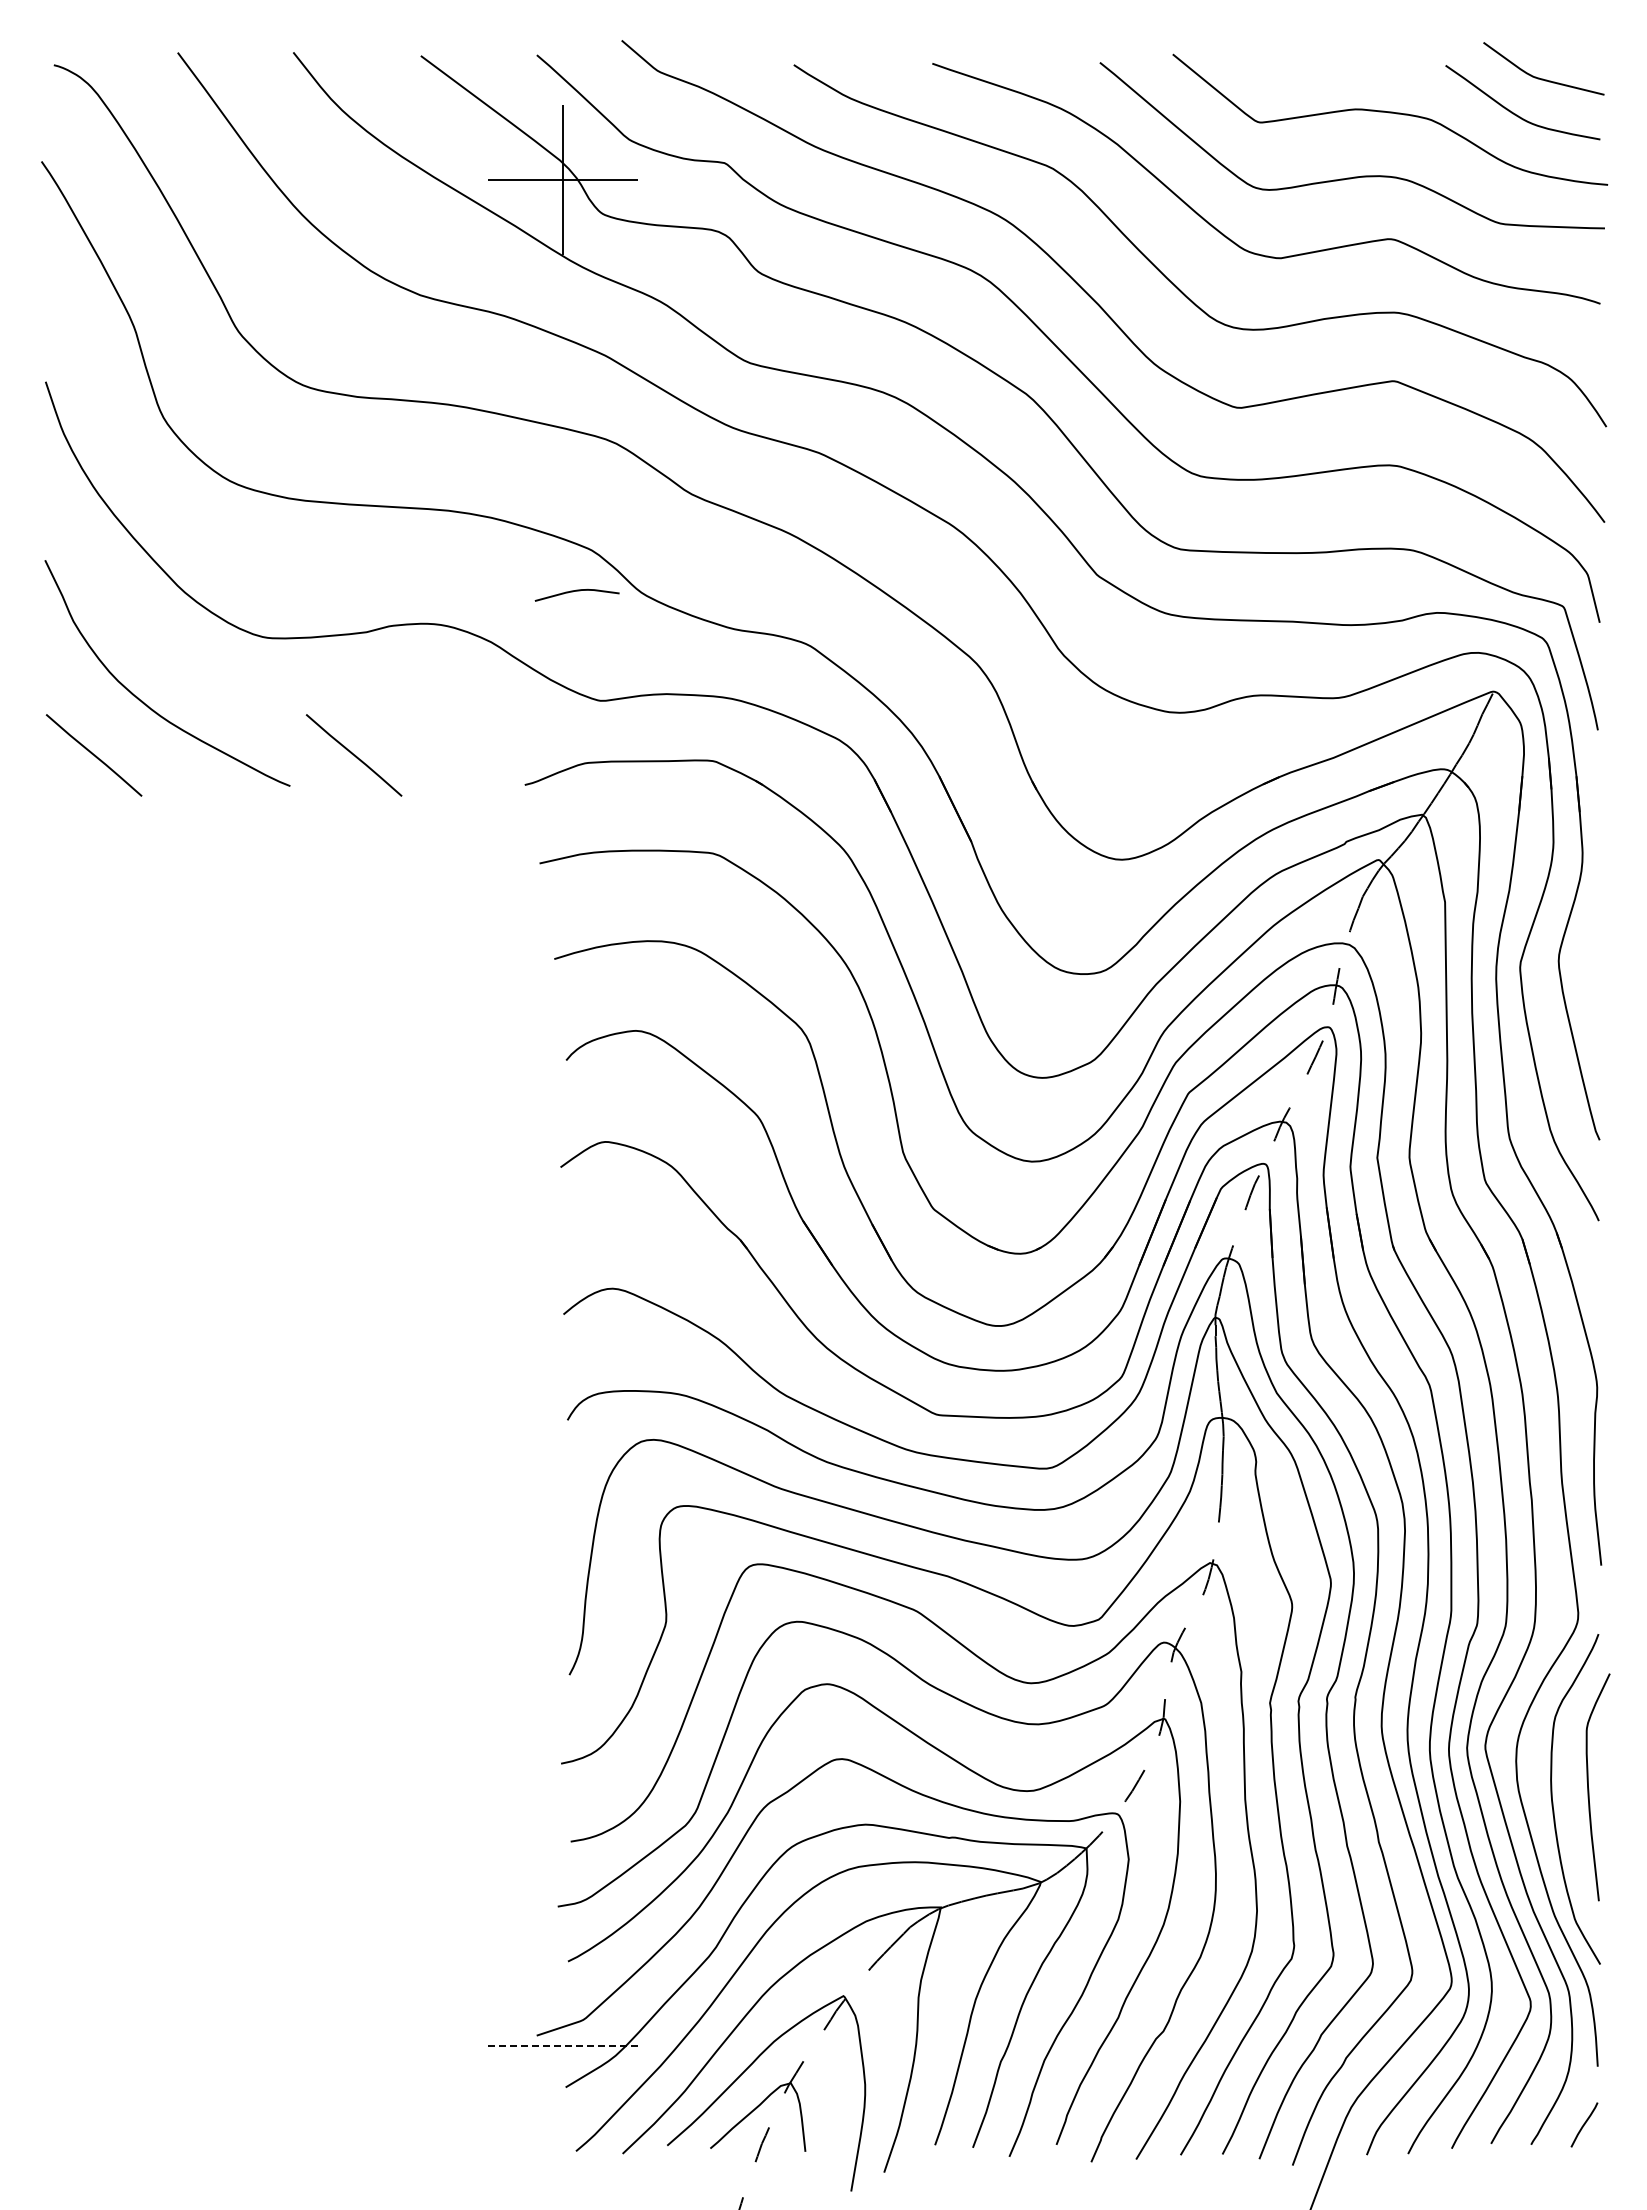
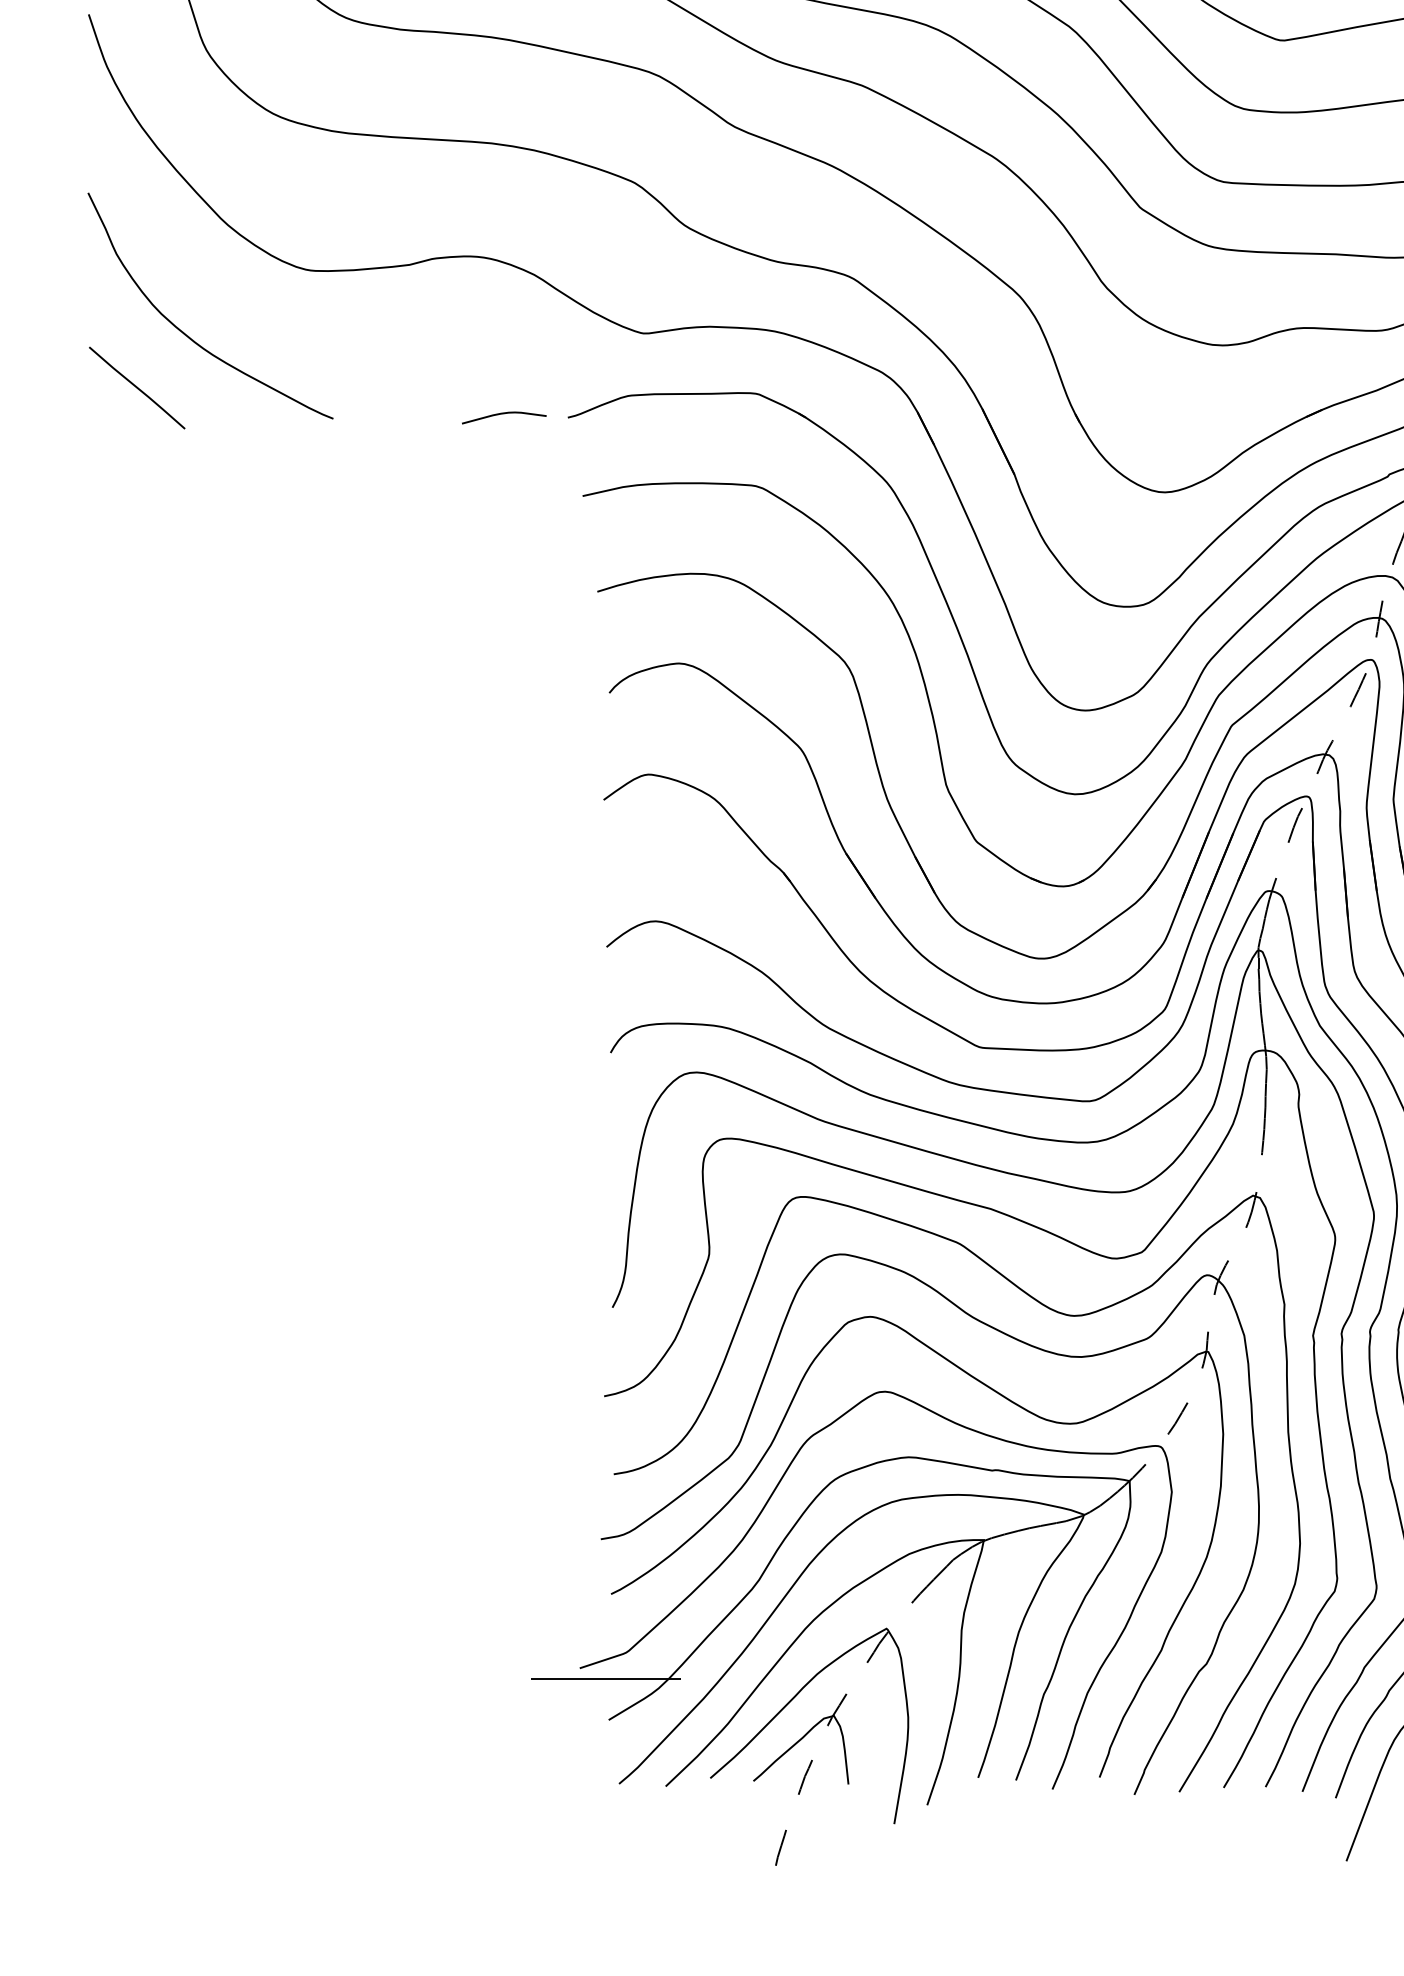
curve: (576, 591) -> (503, 414), moved
line: (353, 755) -> (396, 388), removed
line: (563, 2046) -> (606, 1679), dashed -> solid

